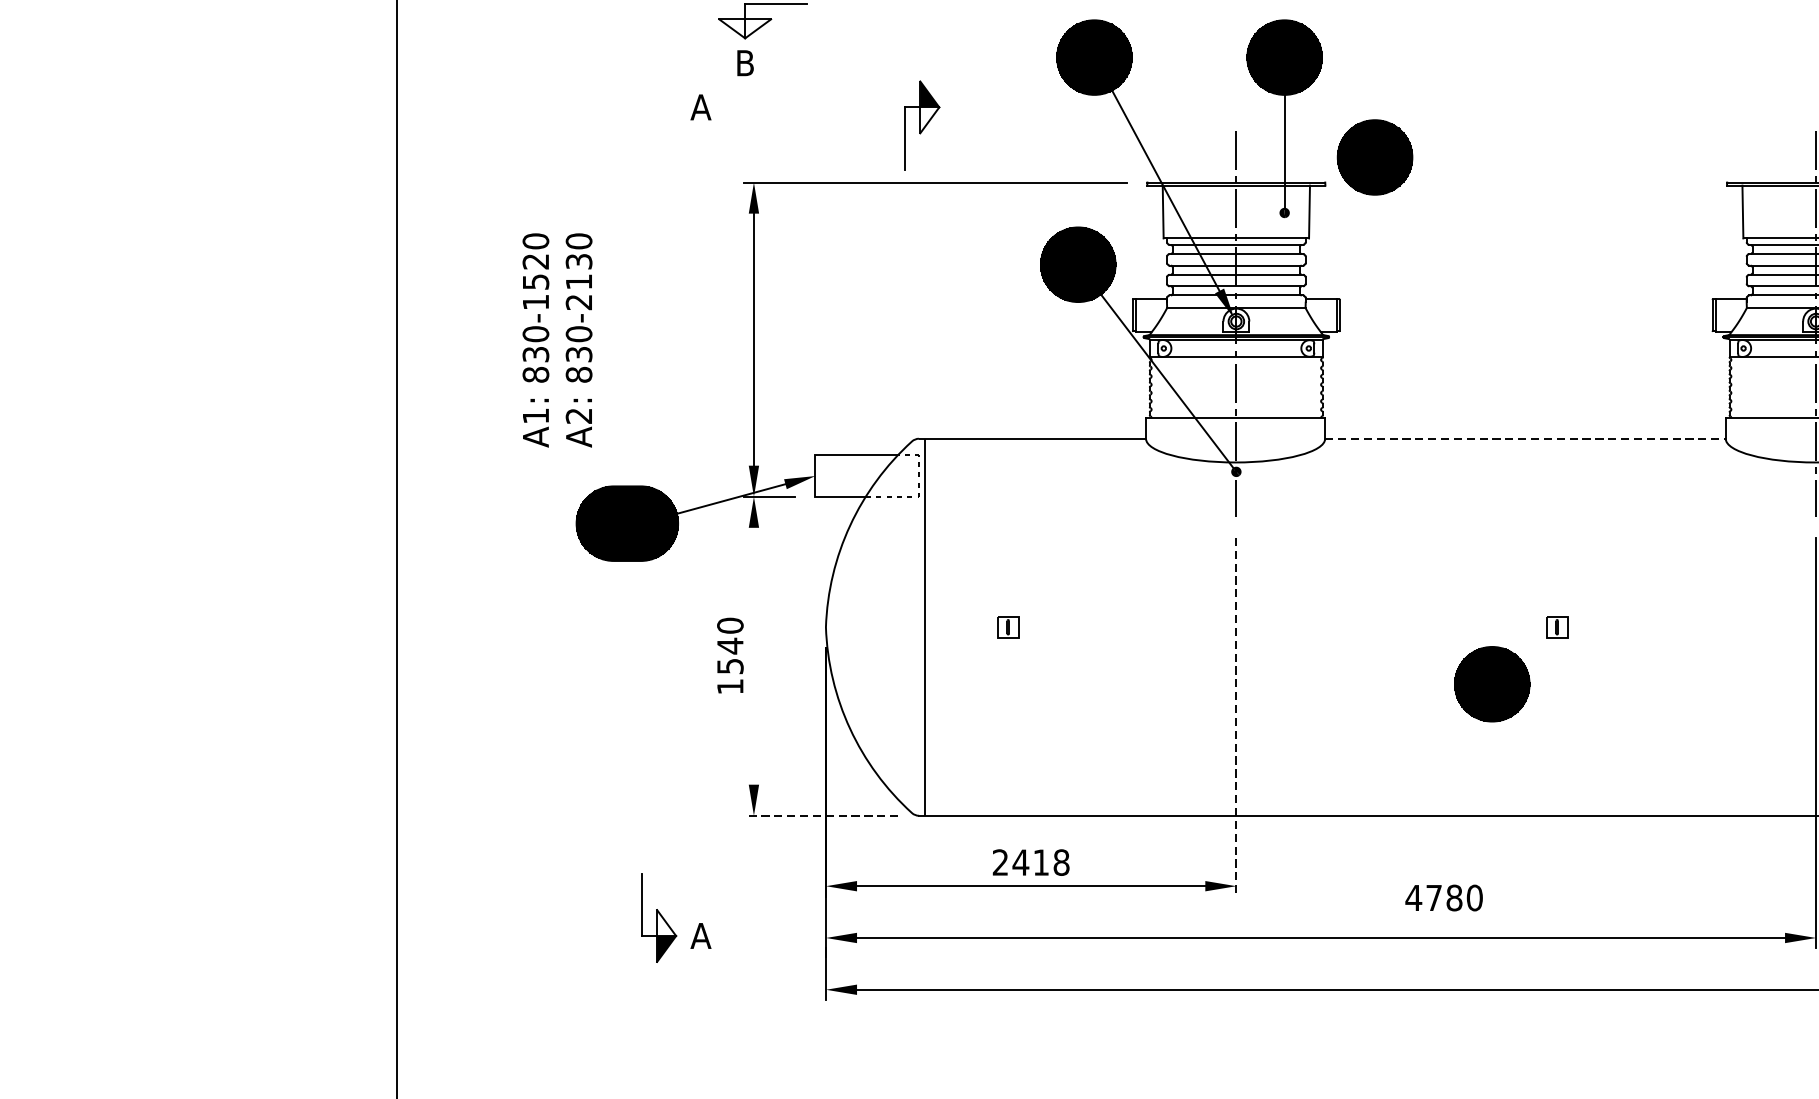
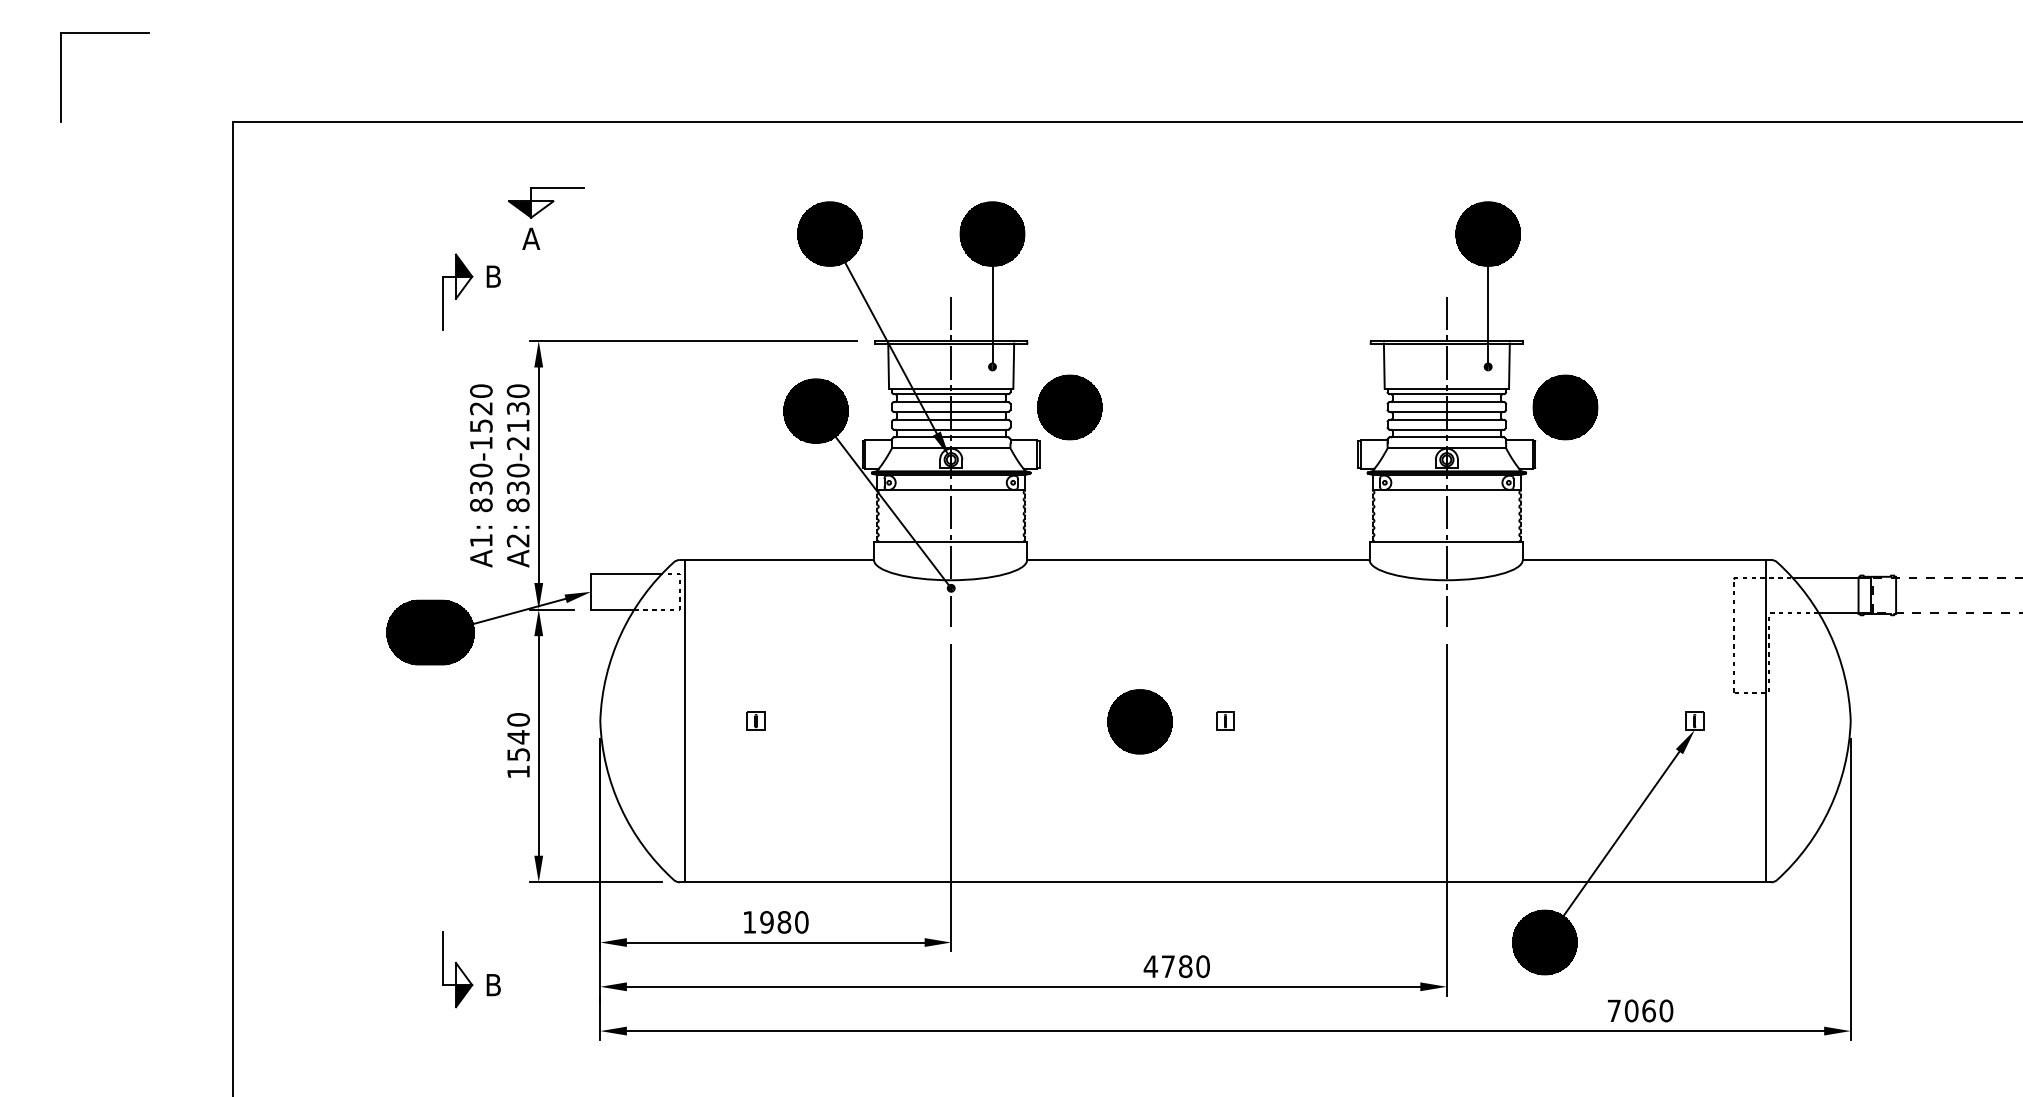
fill: (732, 28) -> (520, 209), added
text: (745, 62) -> (531, 238), B -> A
text: (701, 107) -> (493, 276), A -> B
part: (922, 124) -> (457, 291), moved
part: (1374, 157) -> (1069, 407), moved
text: (557, 339) -> (499, 475), moved
line: (1525, 438) -> (1198, 559), dashed -> solid
line: (753, 655) -> (538, 745), added
part: (1491, 683) -> (1139, 721), moved
line: (1236, 717) -> (951, 798), dashed -> solid
line: (820, 815) -> (595, 882), dashed -> solid
text: (1030, 862) -> (775, 922), 2418 -> 1980
text: (1443, 897) -> (1176, 966), moved
text: (701, 936) -> (493, 985), A -> B

